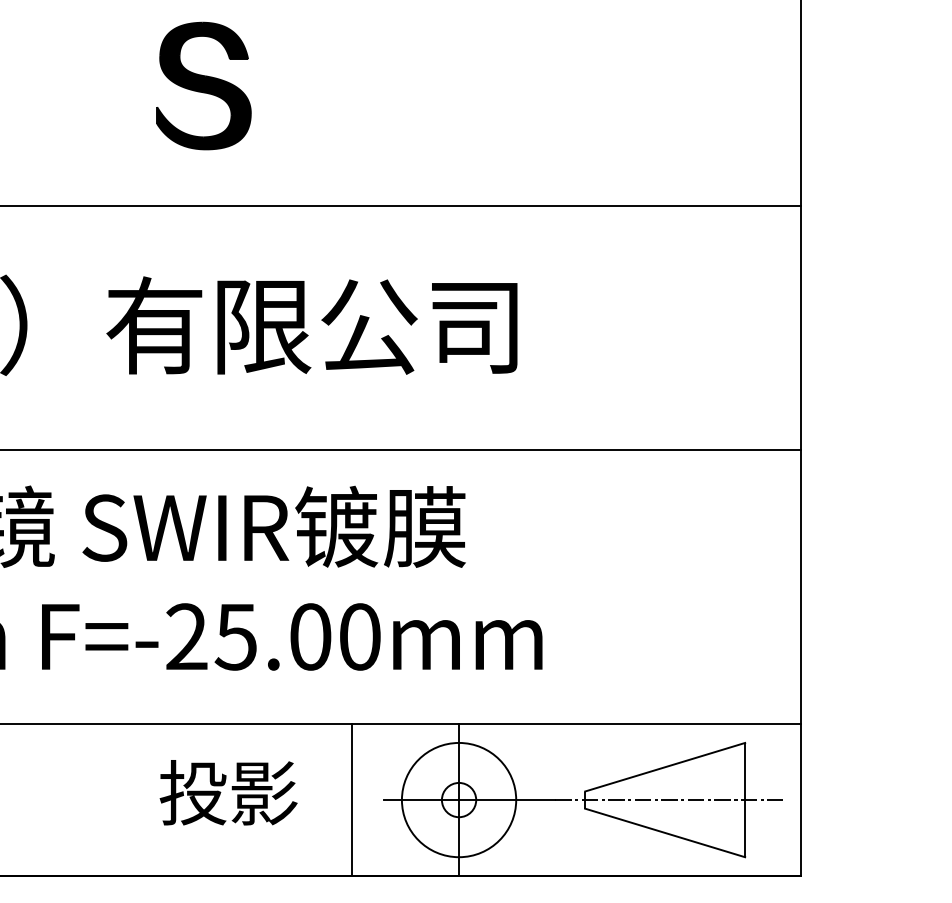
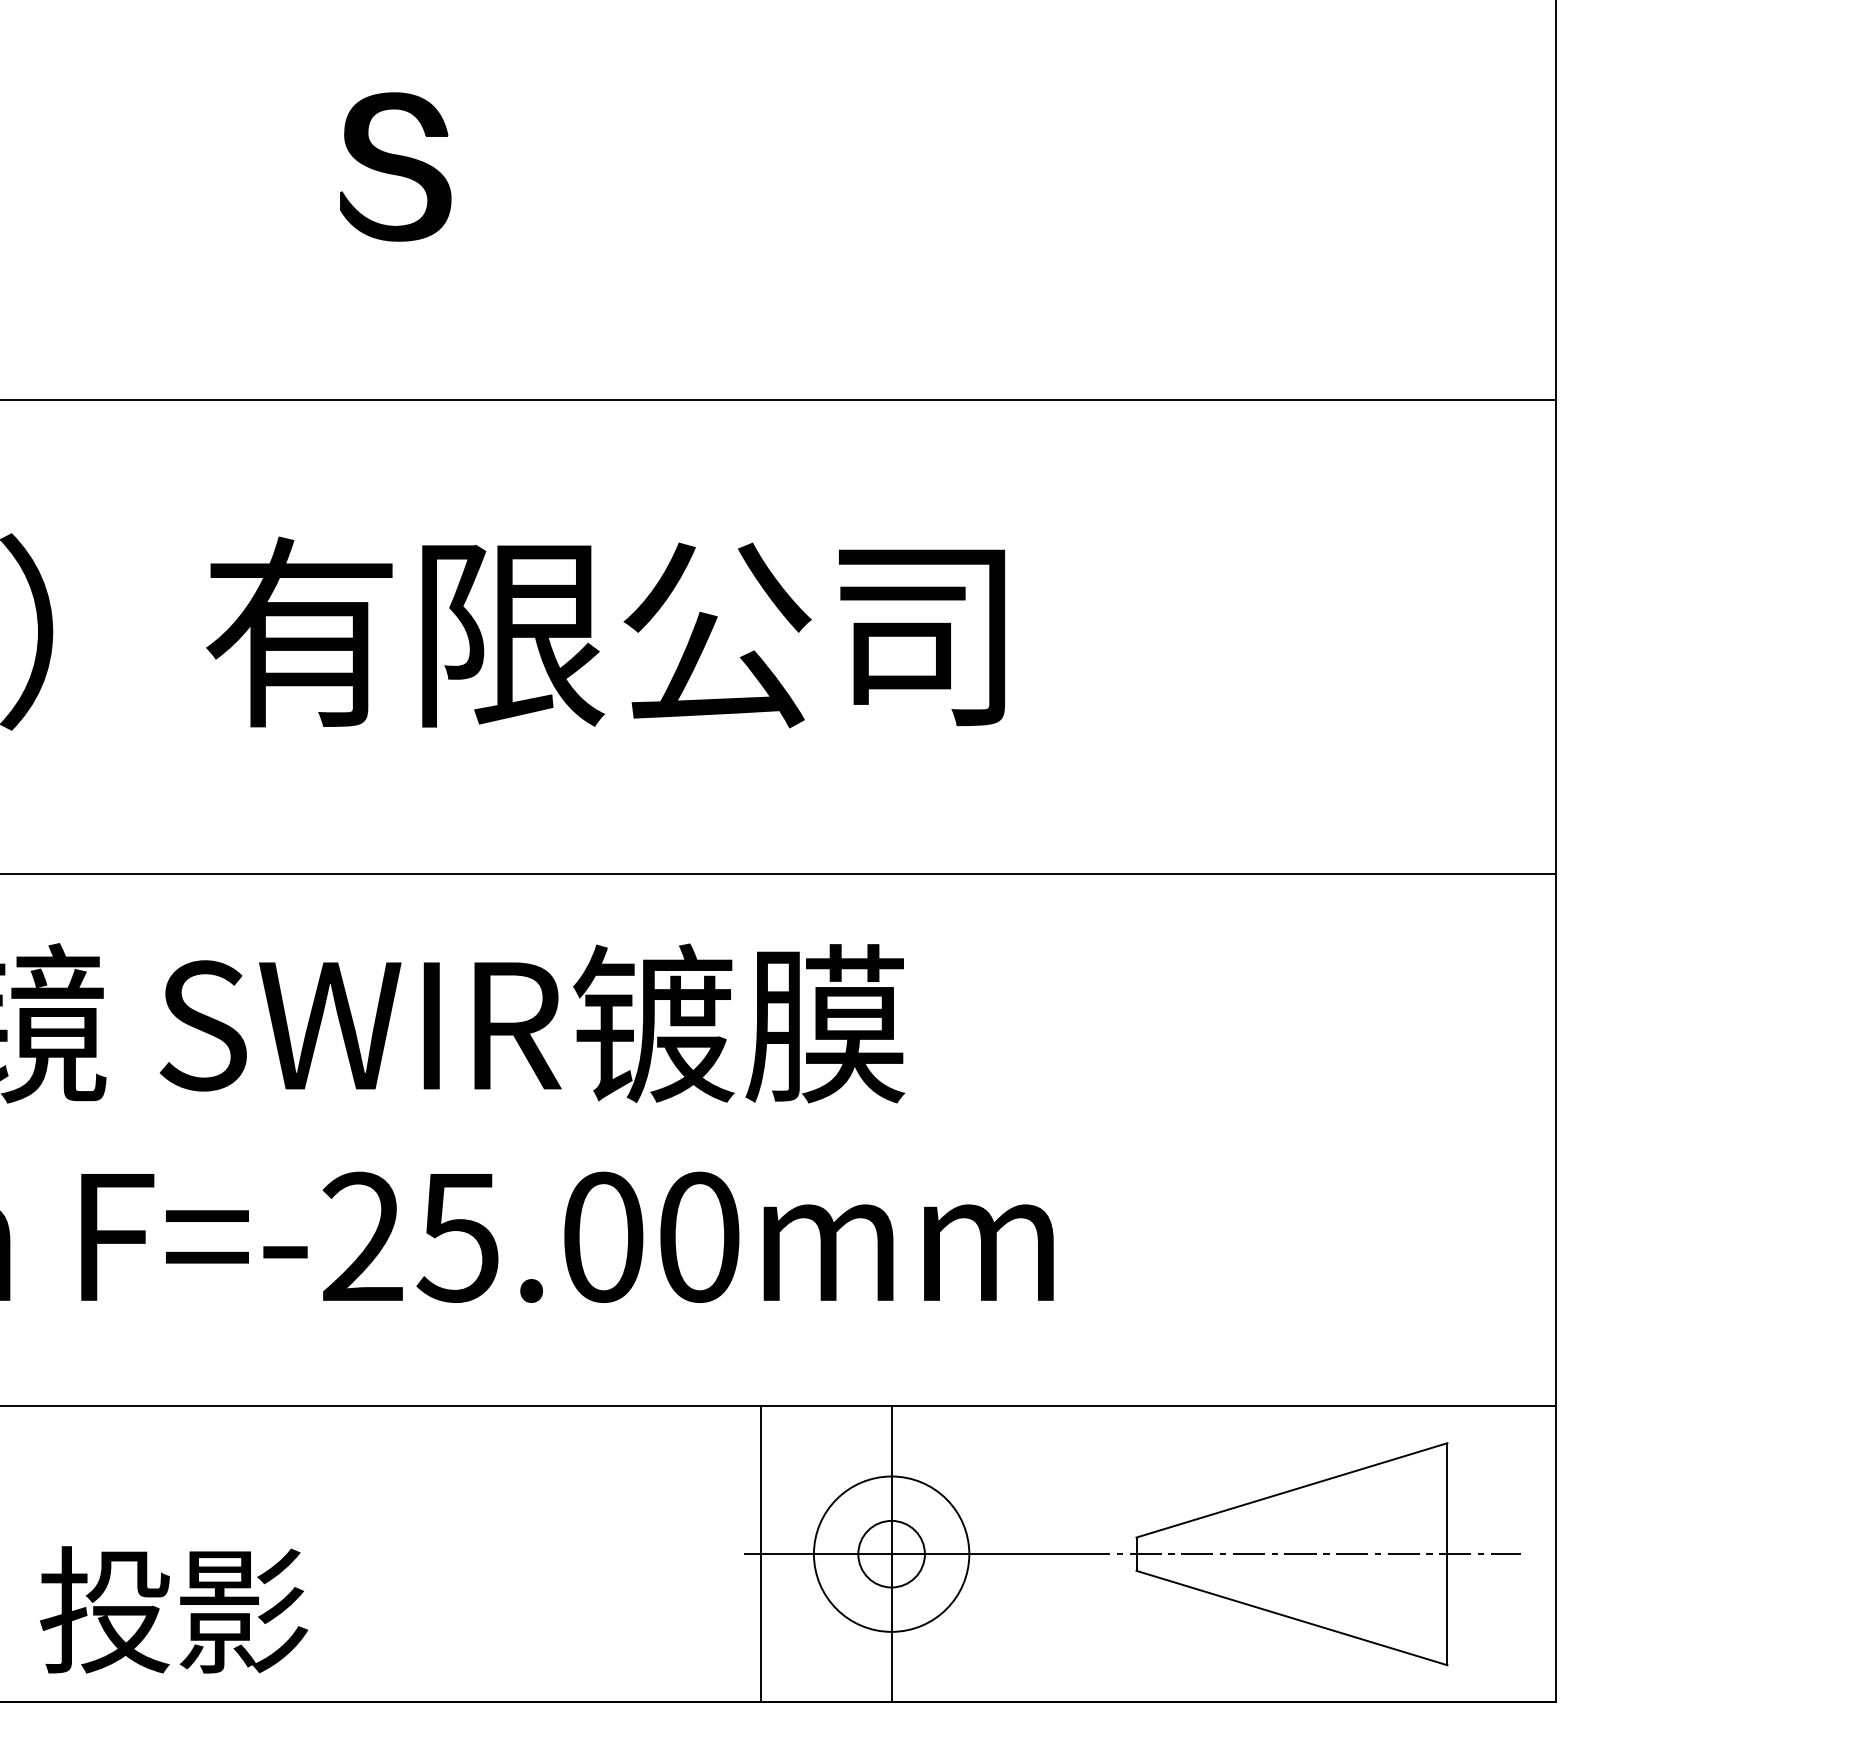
part: (203, 85) -> (395, 165), size x0.6
text: (228, 792) -> (173, 1609), moved
line: (352, 799) -> (762, 1553), moved
circle: (458, 799) -> (890, 1553), size x0.7

